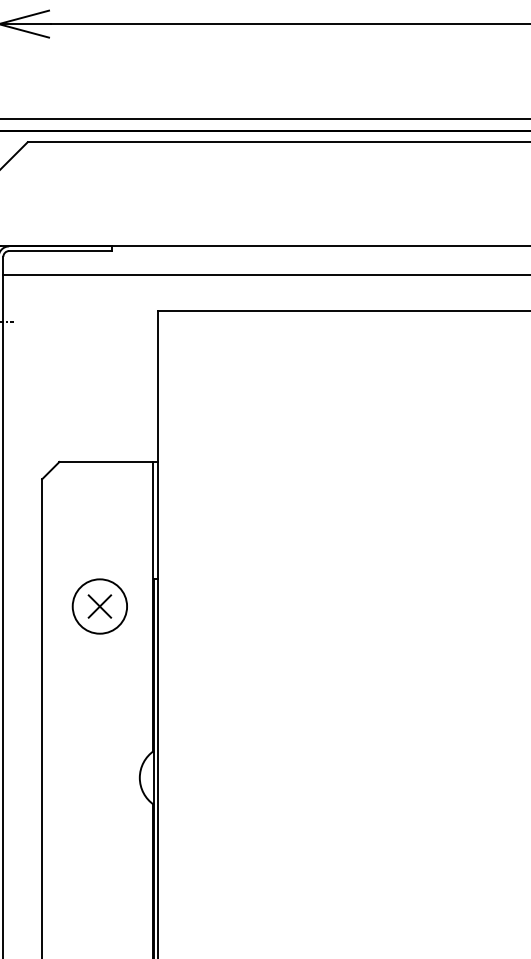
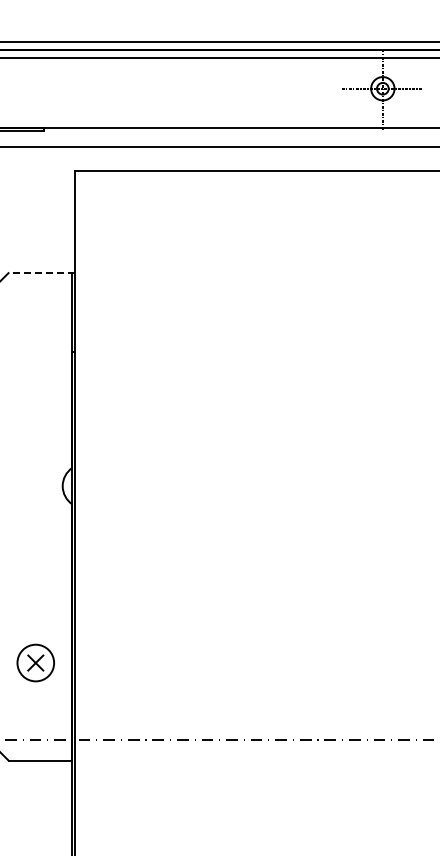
line: (108, 462) -> (41, 273), solid -> dashed
part: (99, 606) -> (35, 370), removed

